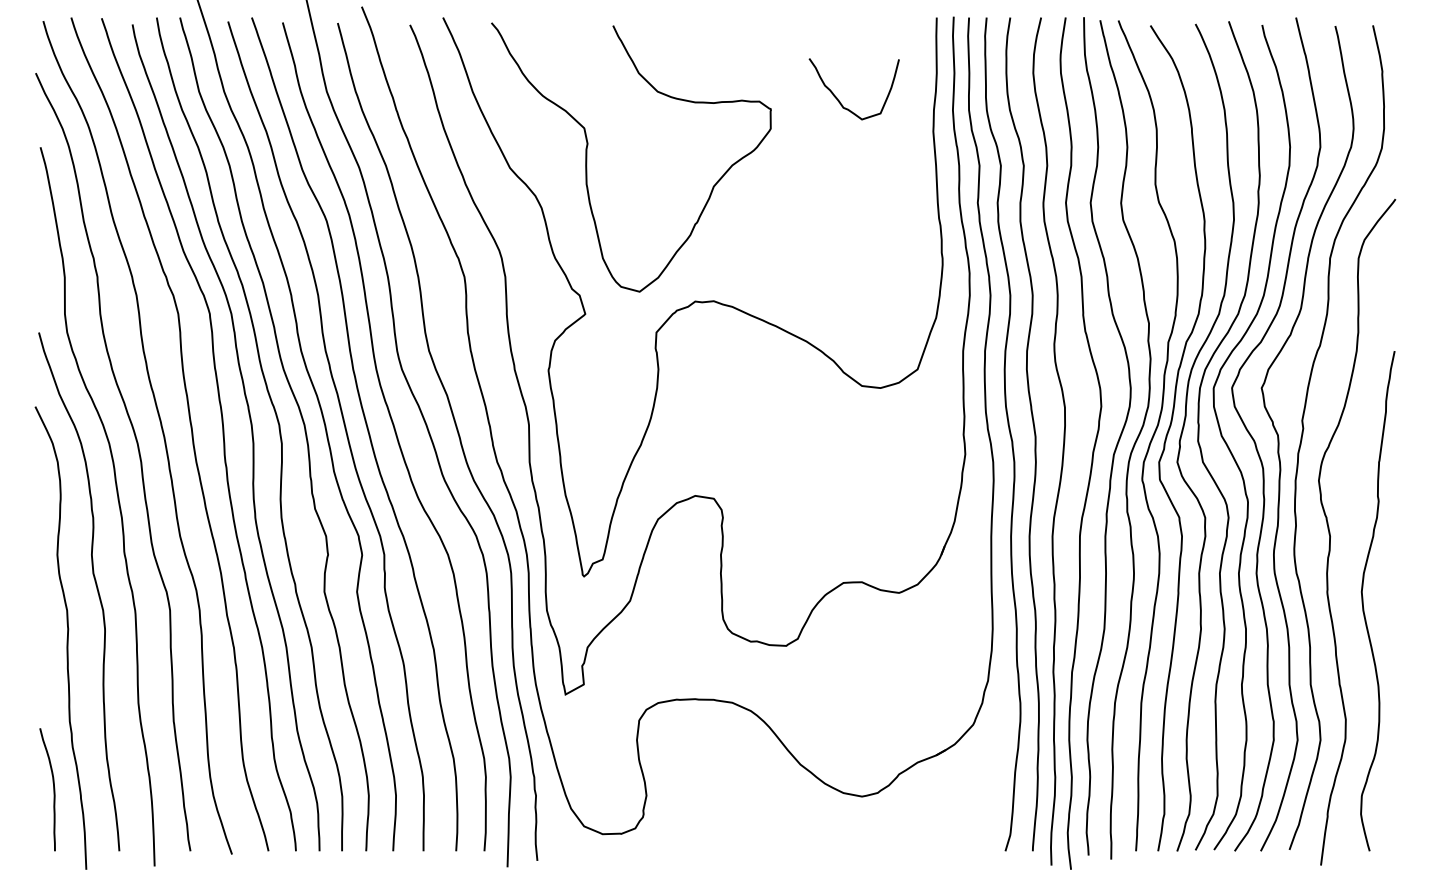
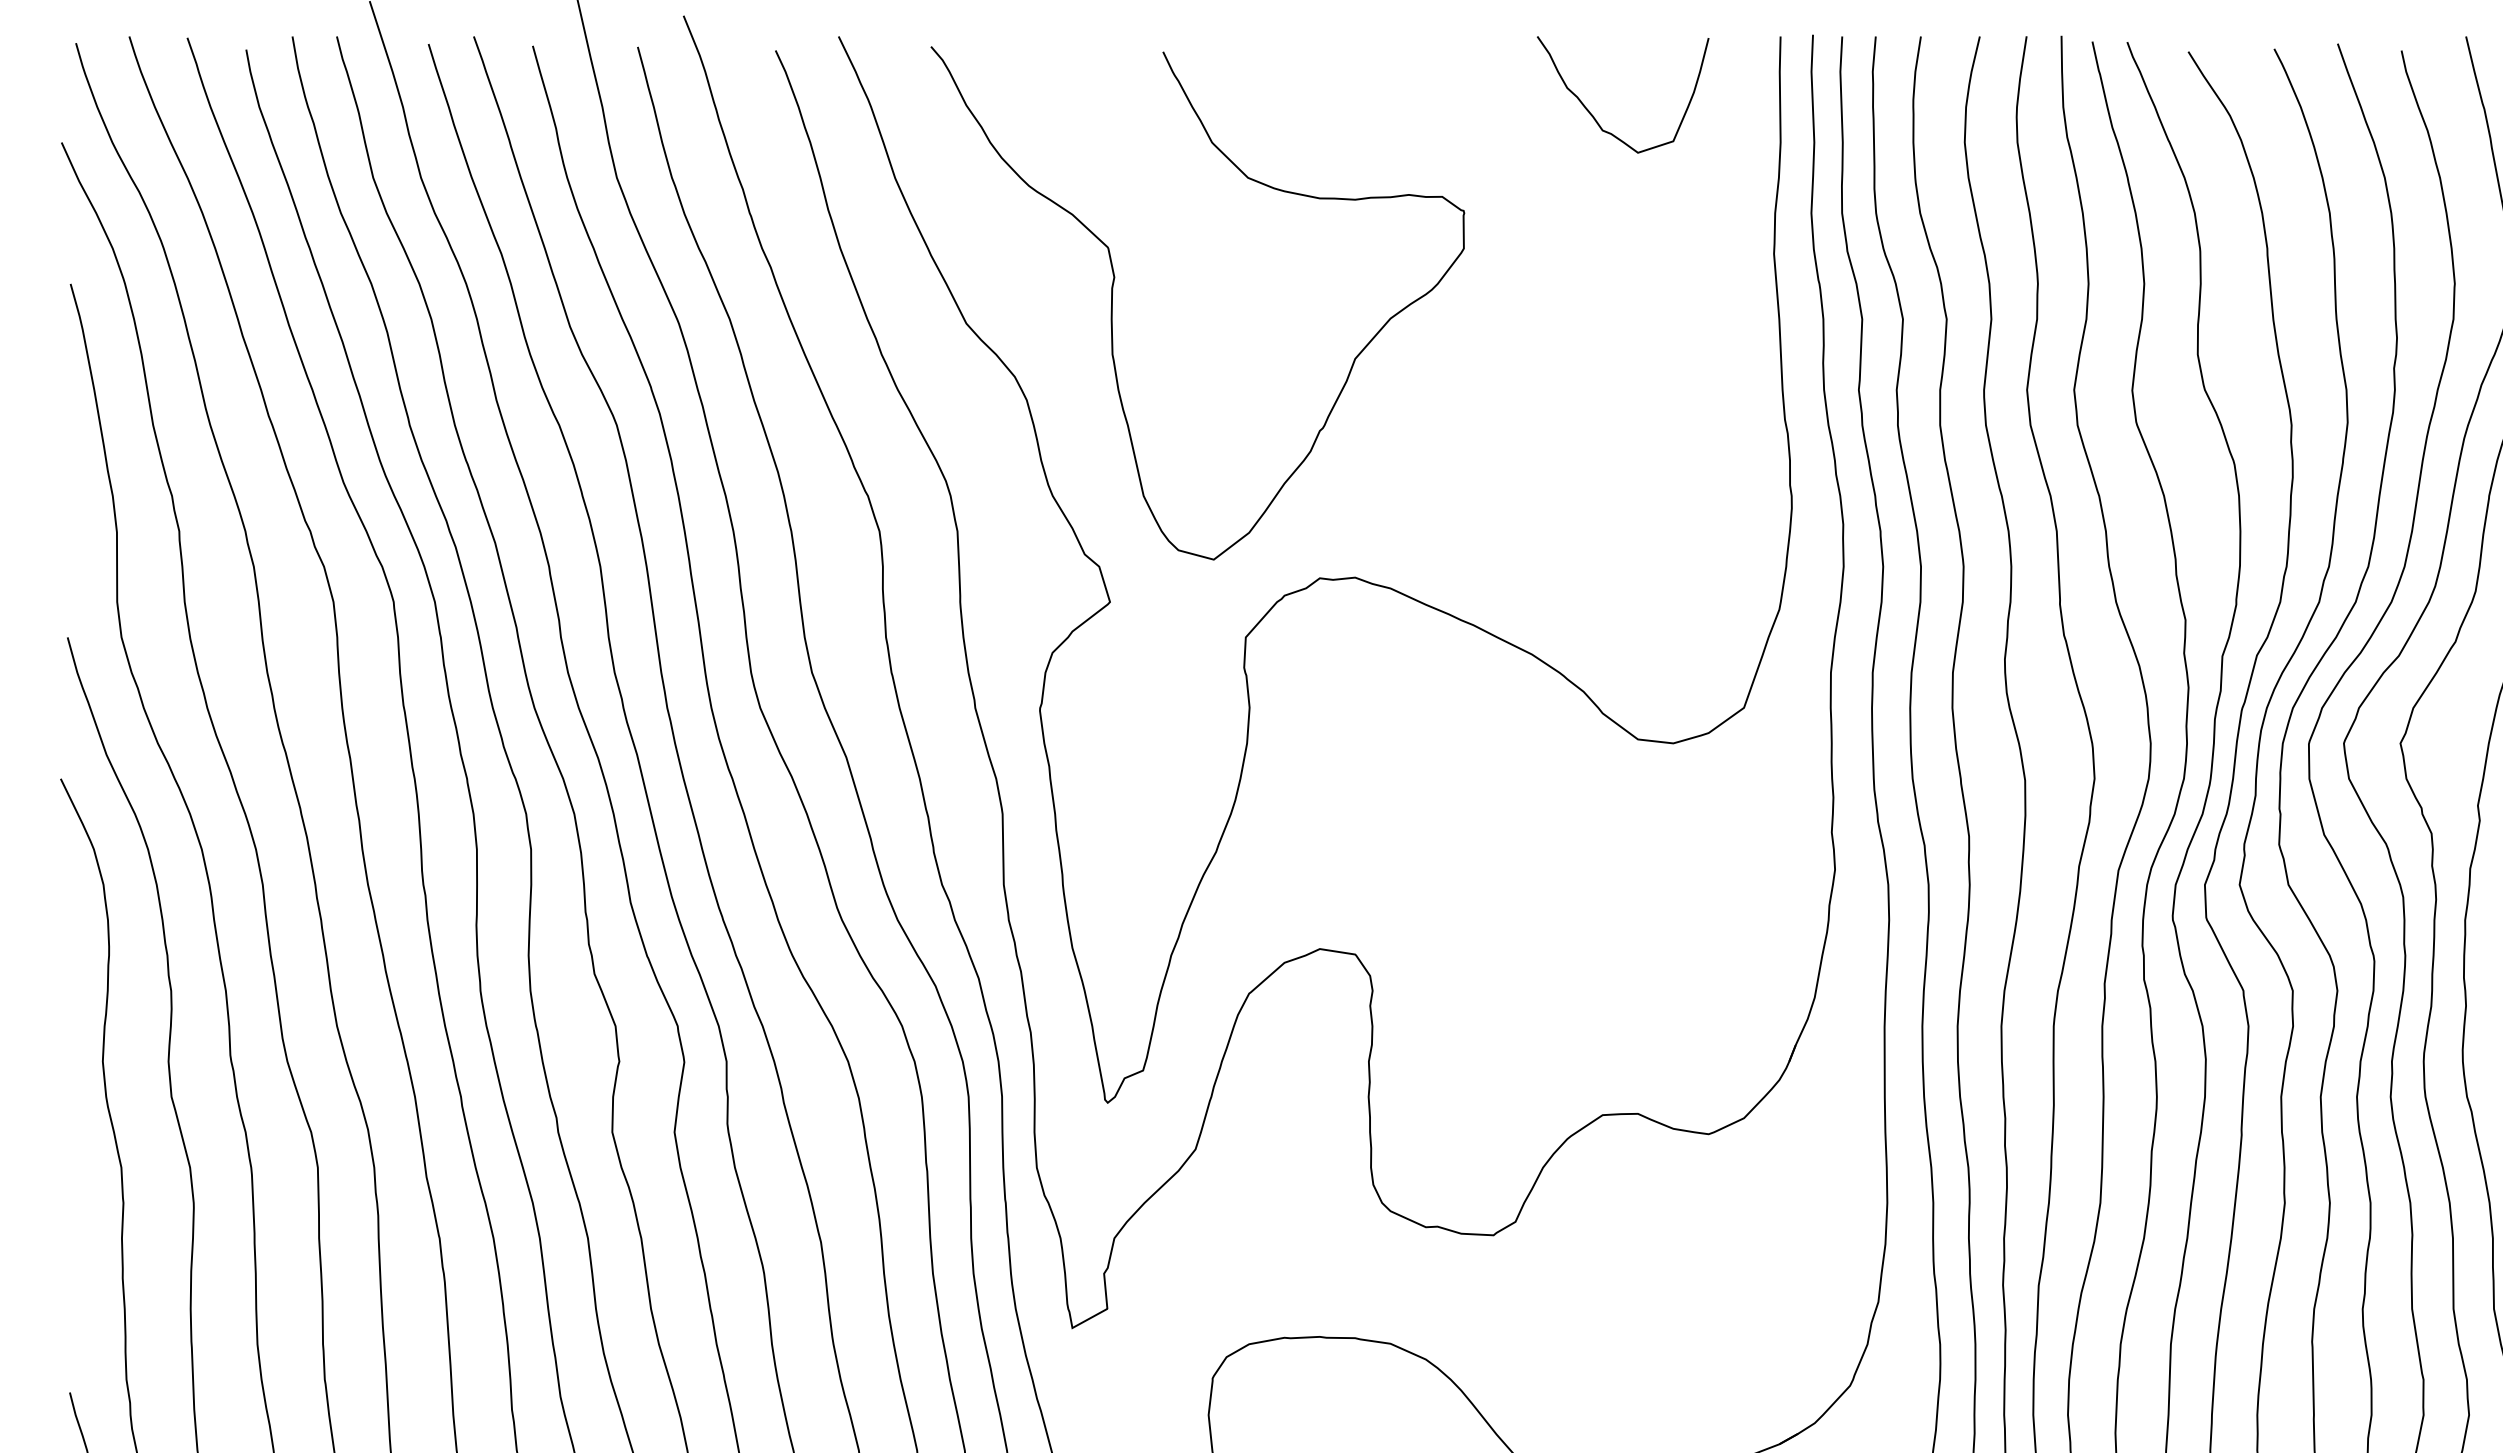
curve: (840, 101) -> (1596, 118), moved

